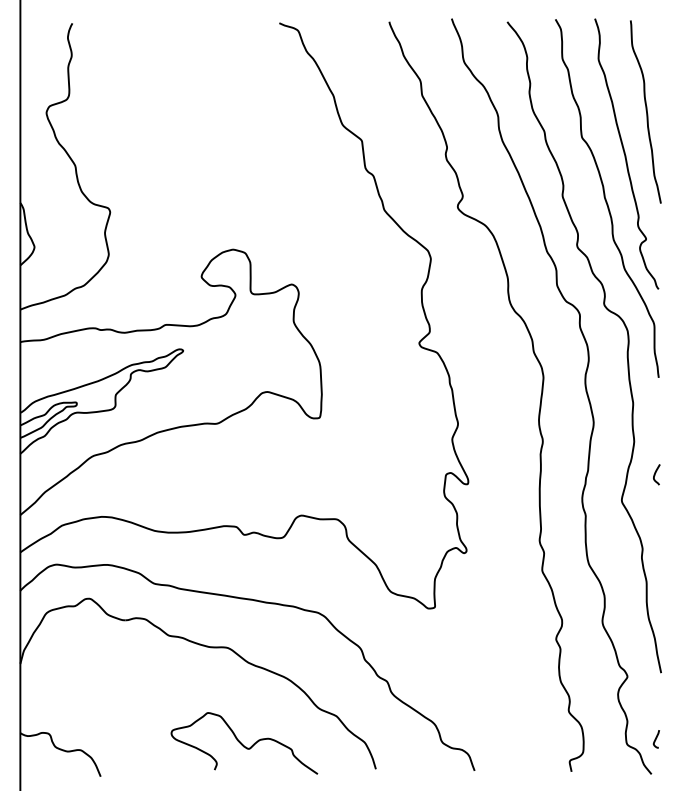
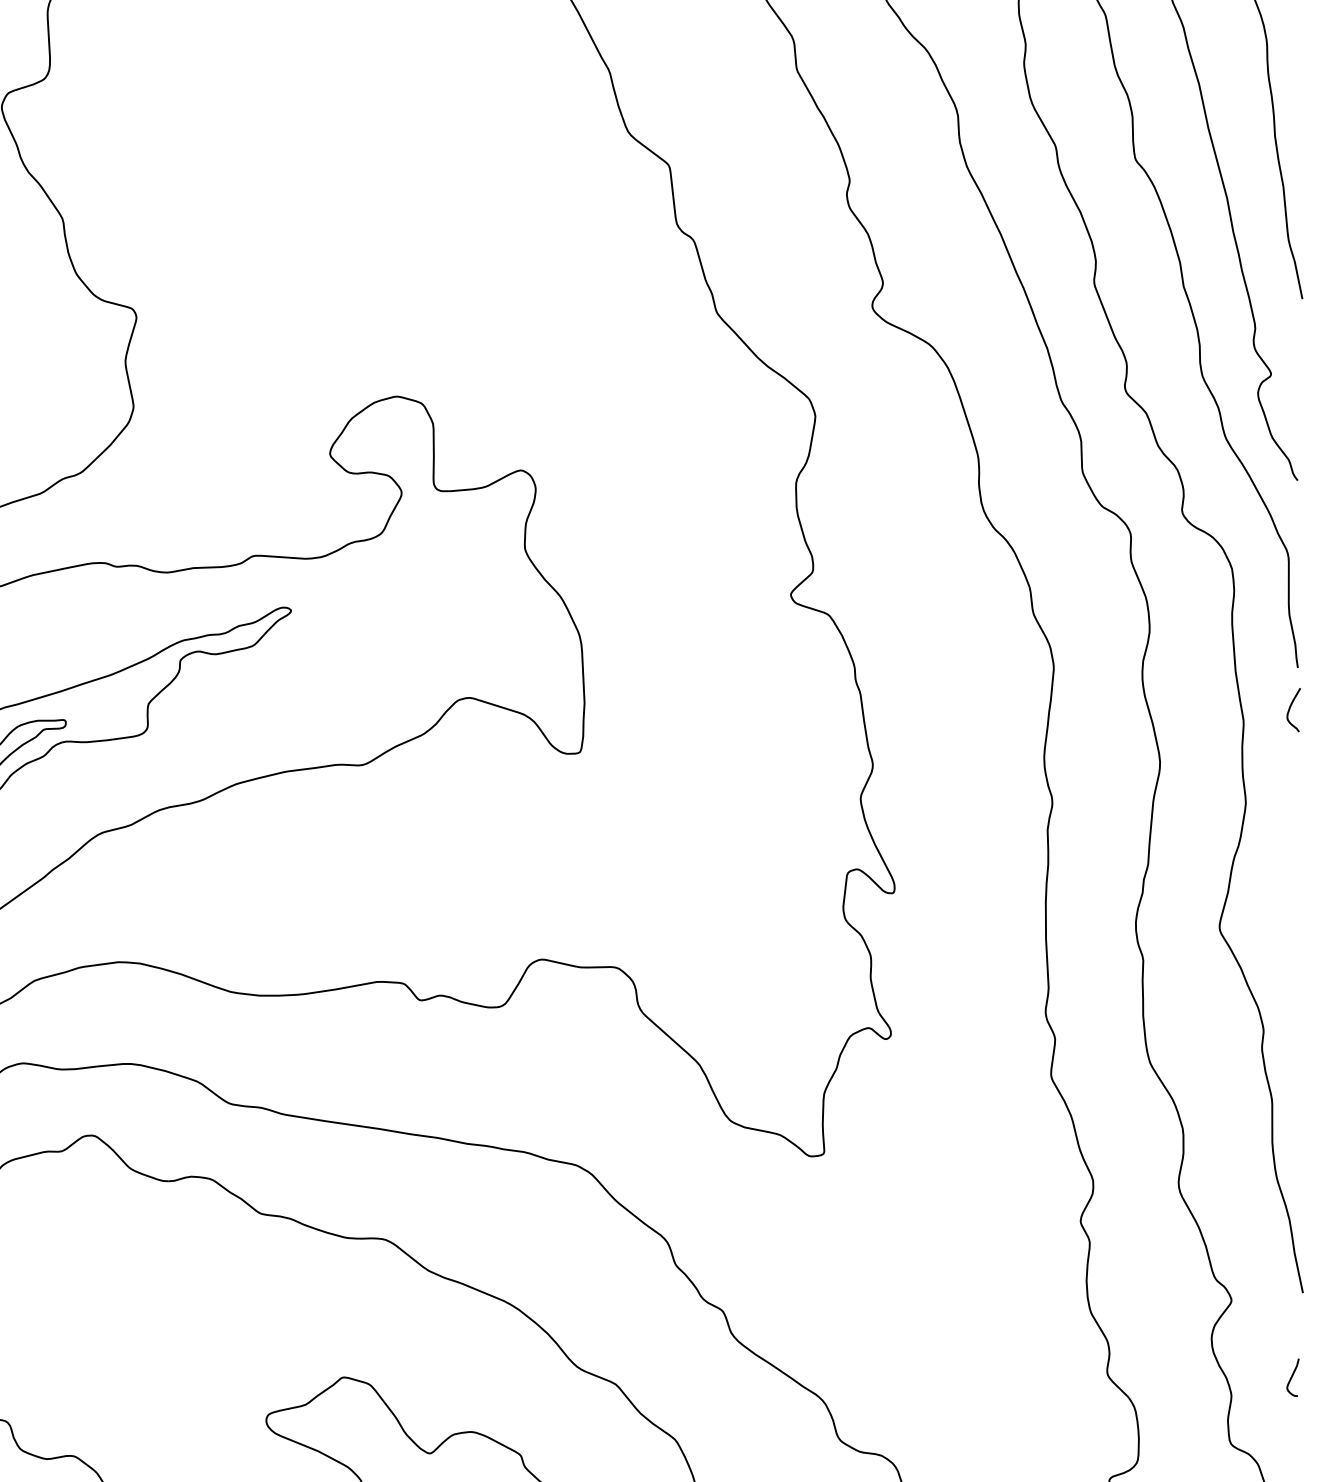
curve: (656, 473) -> (1292, 707), moved
curve: (655, 739) -> (1290, 1378), moved

